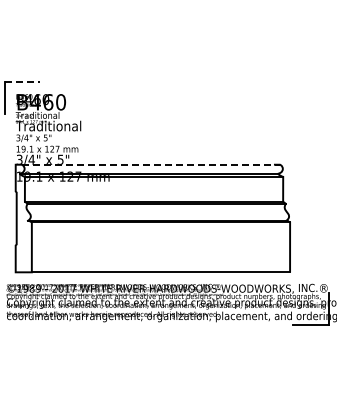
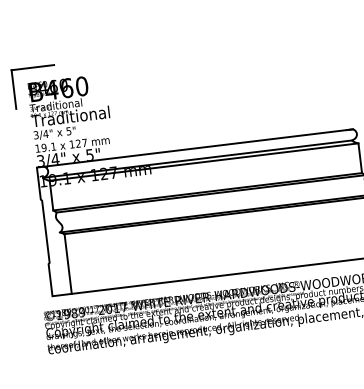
line: (22, 81) -> (32, 67), dashed -> solid
line: (151, 164) -> (199, 147), dashed -> solid

